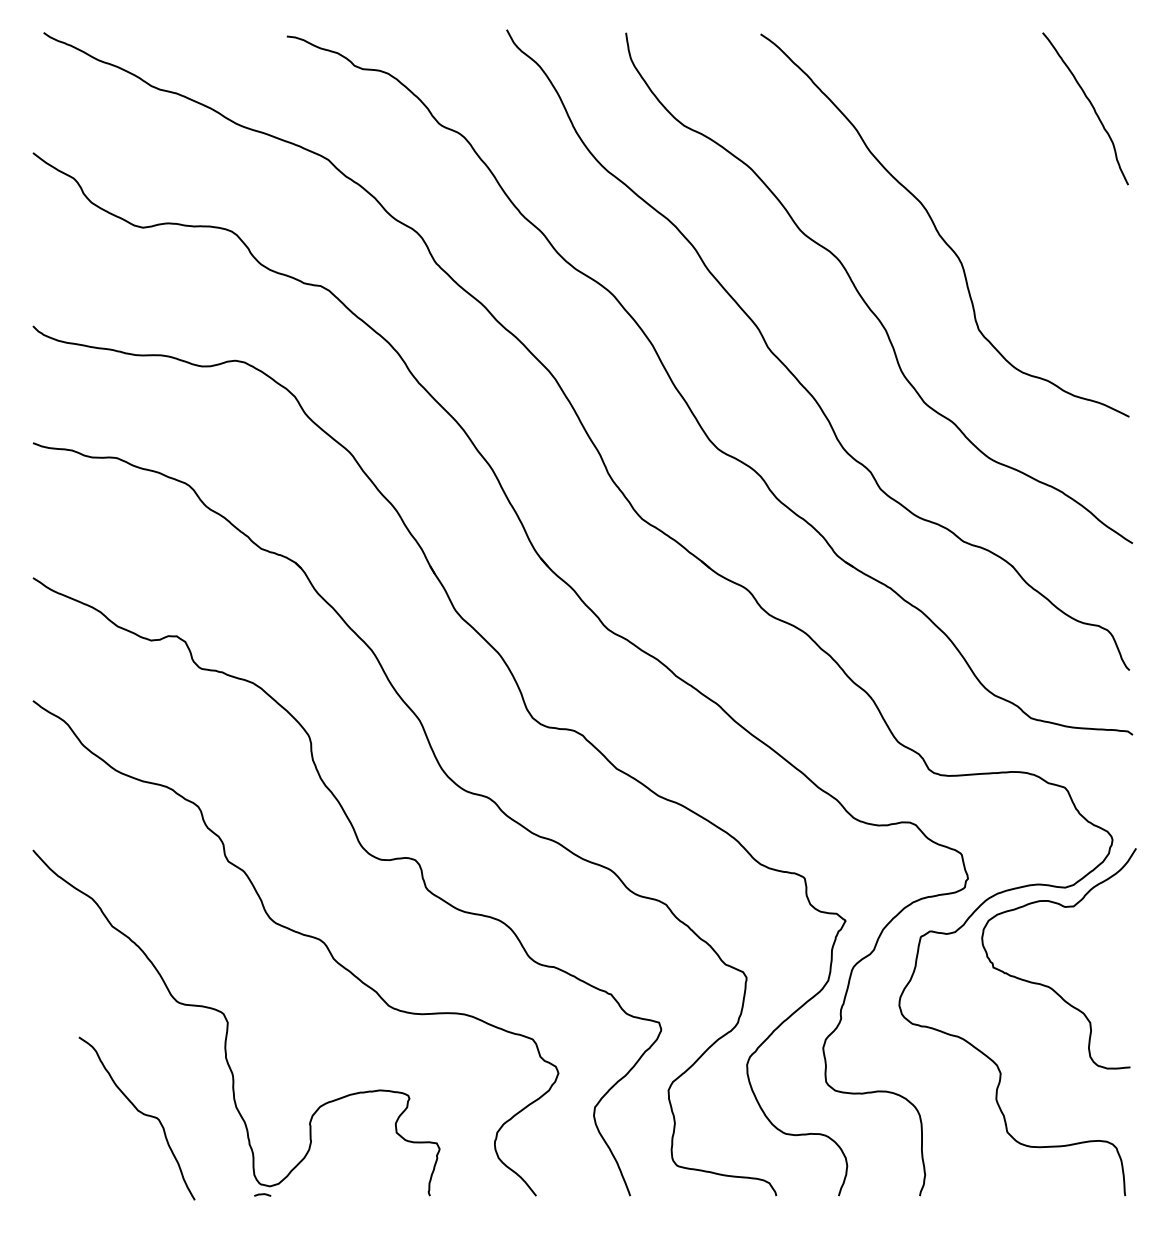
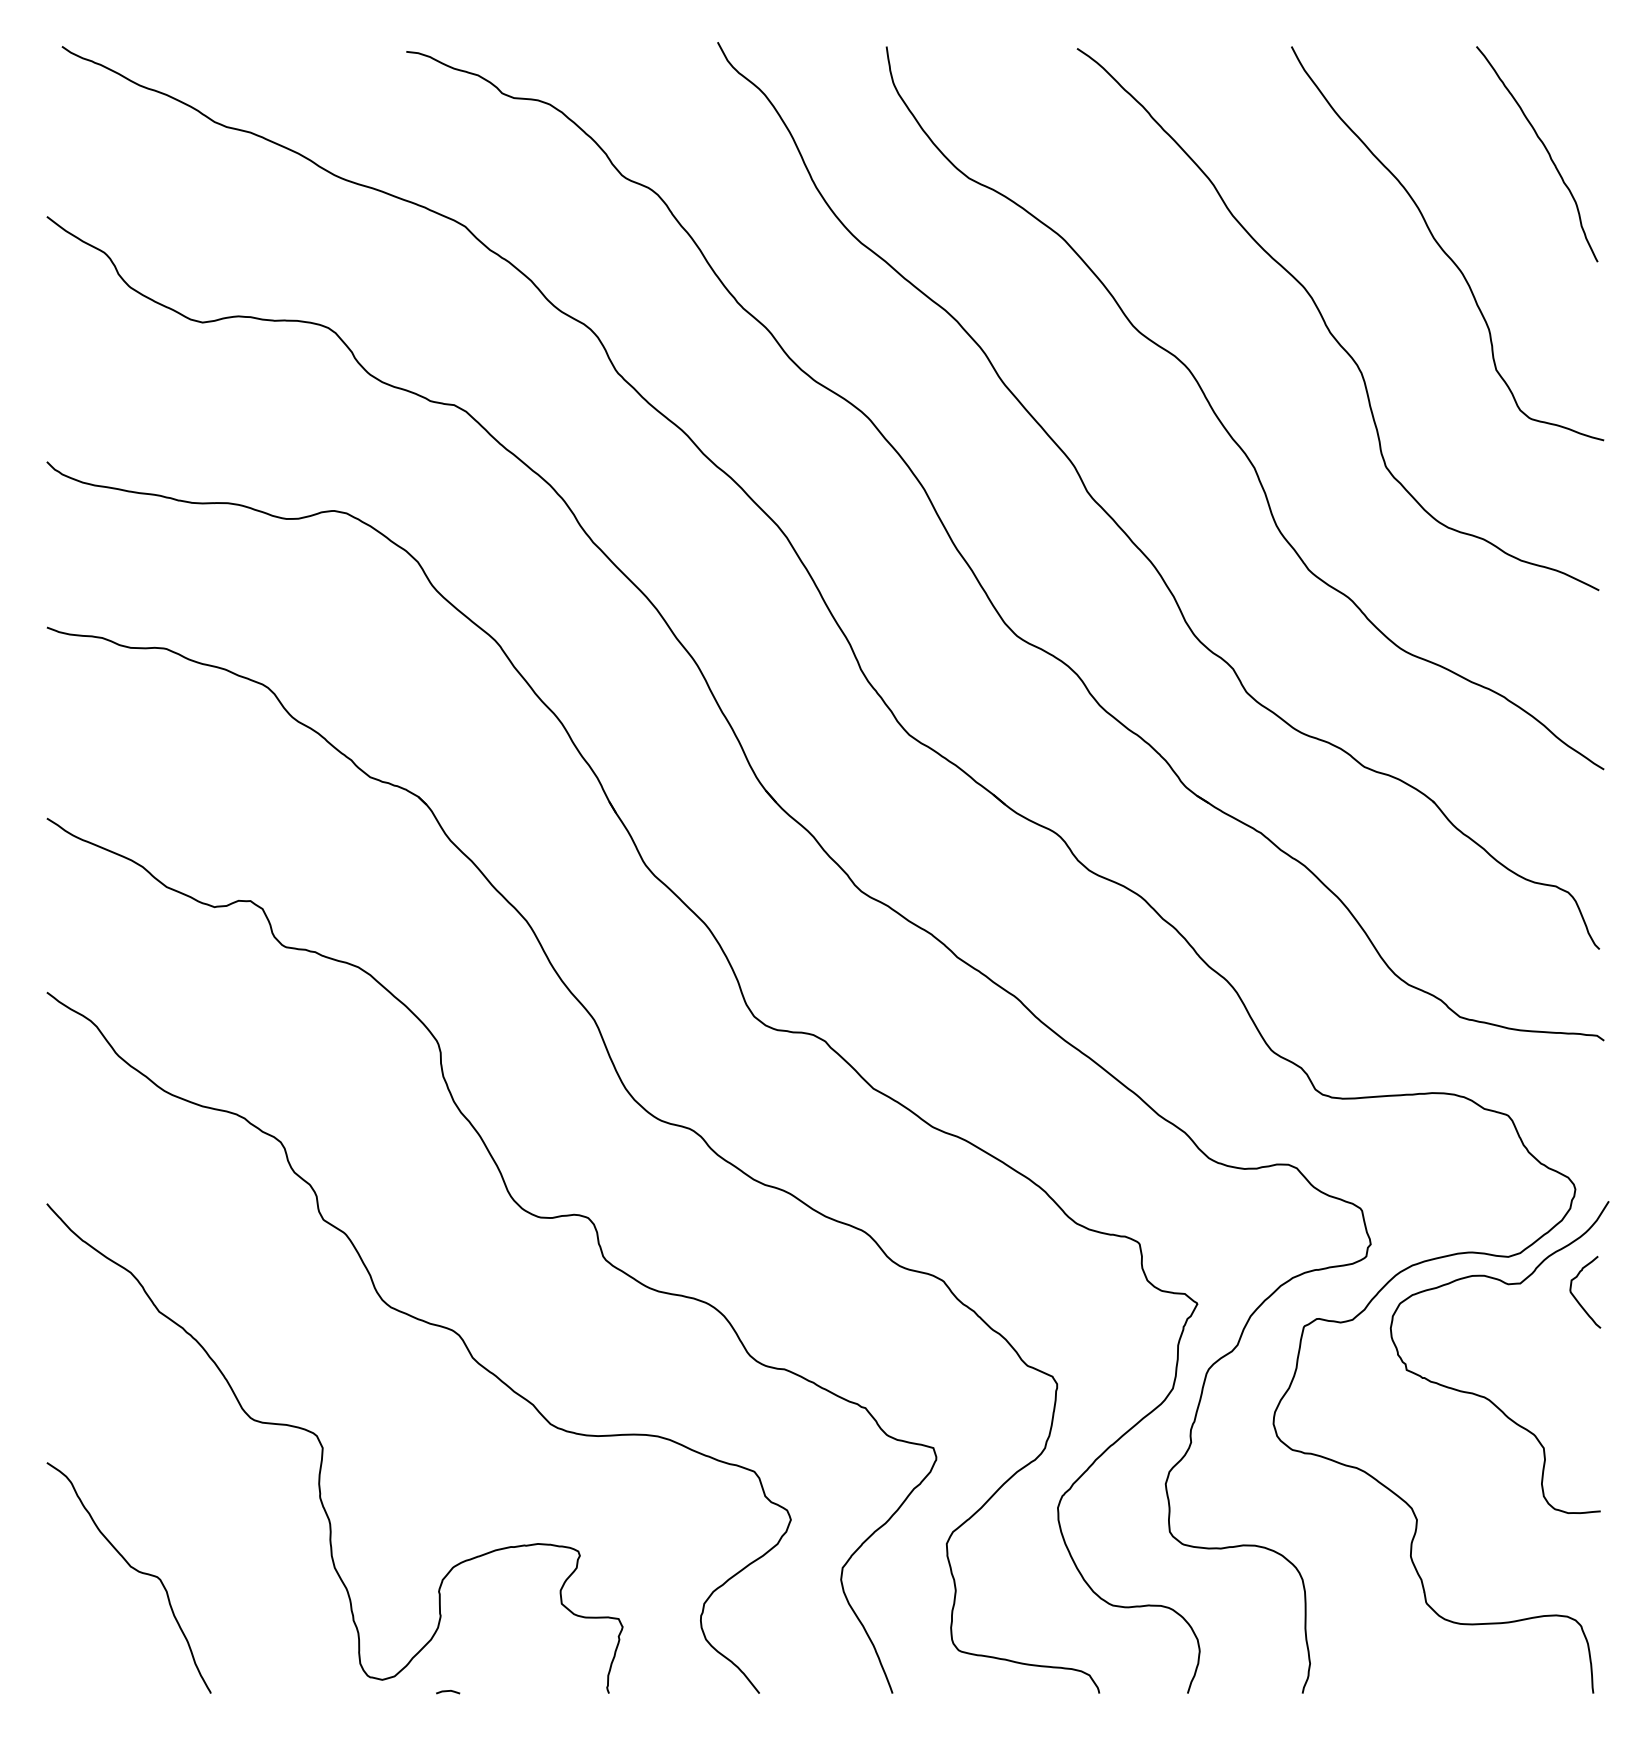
curve: (1017, 174) -> (1441, 246), added
curve: (1114, 917) -> (1577, 1299), added
curve: (140, 1112) -> (133, 1569), moved
curve: (262, 1194) -> (448, 1691), moved

